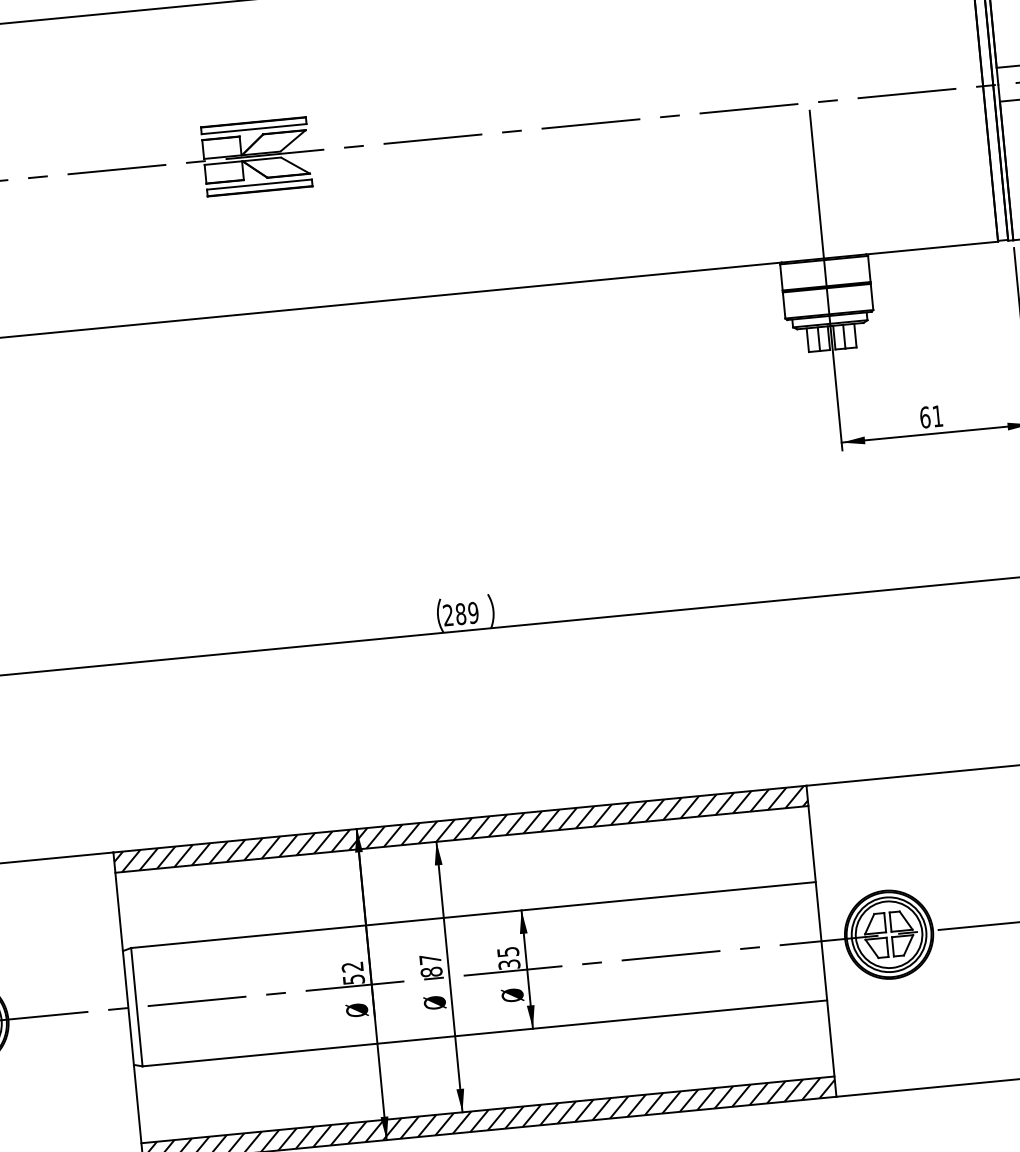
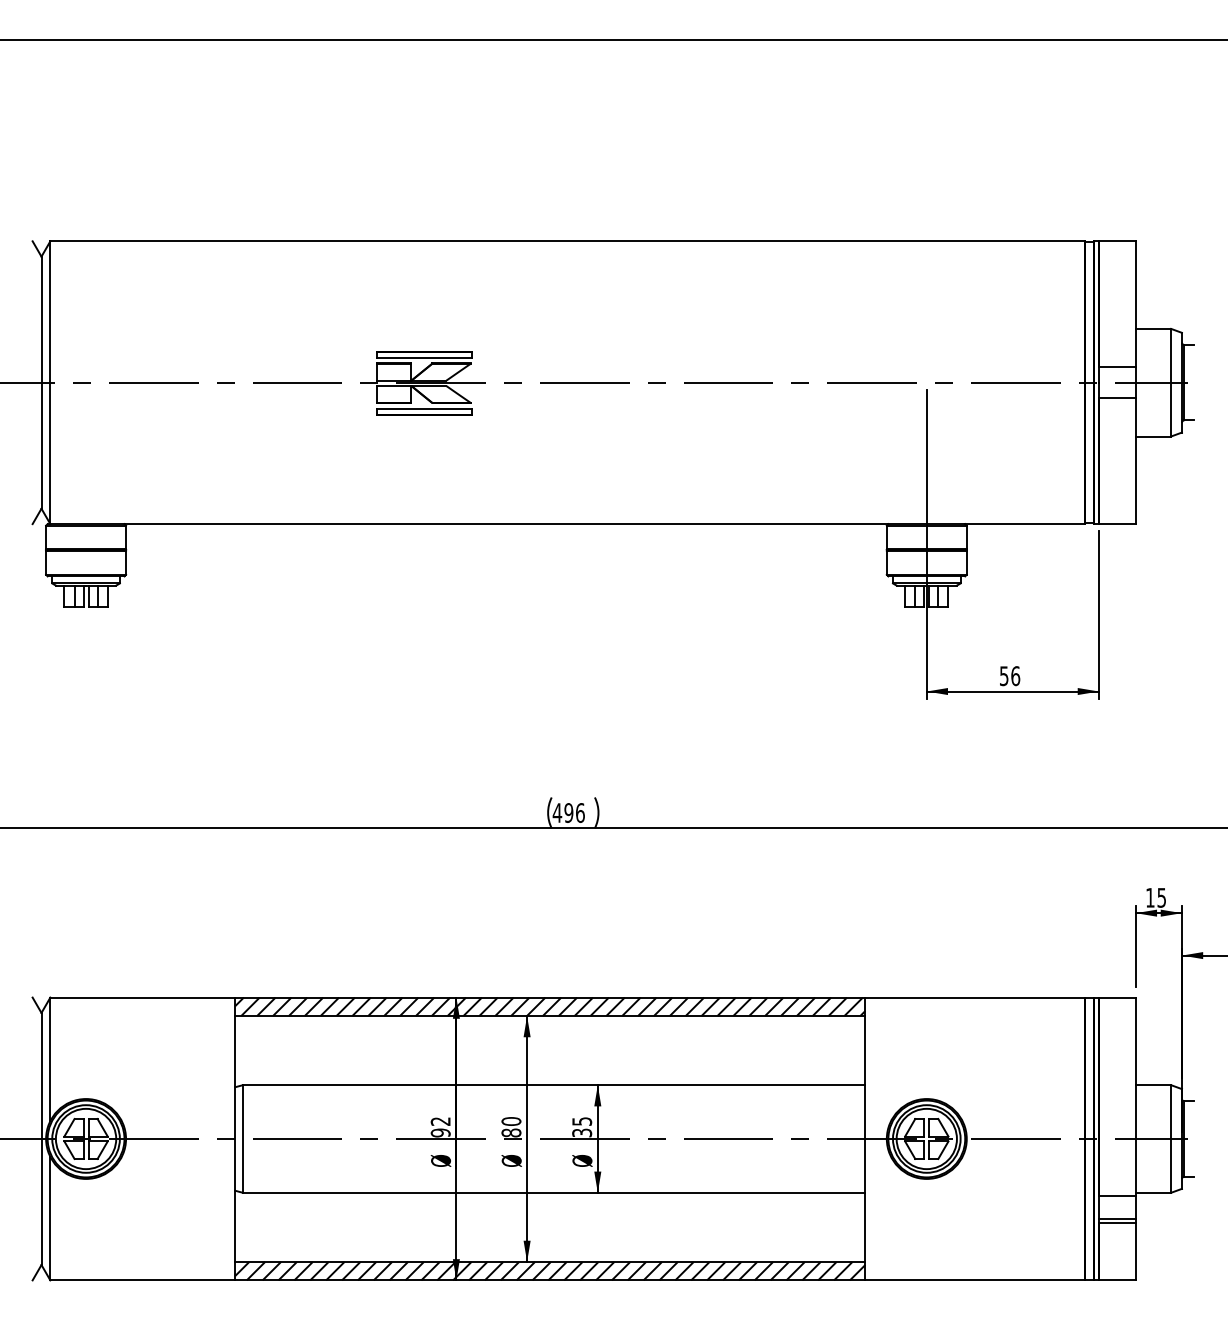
text: (931, 417) -> (1009, 676), 61 -> 56
text: (460, 614) -> (568, 813), 289 -> 496
text: (430, 959) -> (511, 1121), 87 -> 80
text: (353, 979) -> (440, 1132), 52 -> 92

